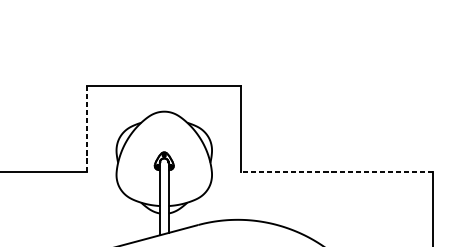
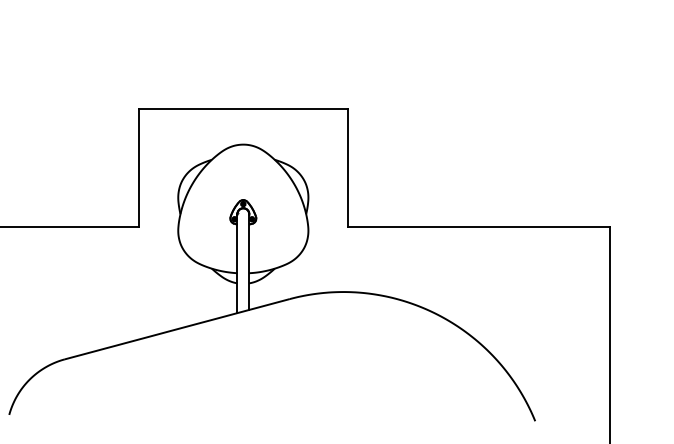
line: (87, 129) -> (138, 168), dashed -> solid
line: (336, 171) -> (478, 226), dashed -> solid

